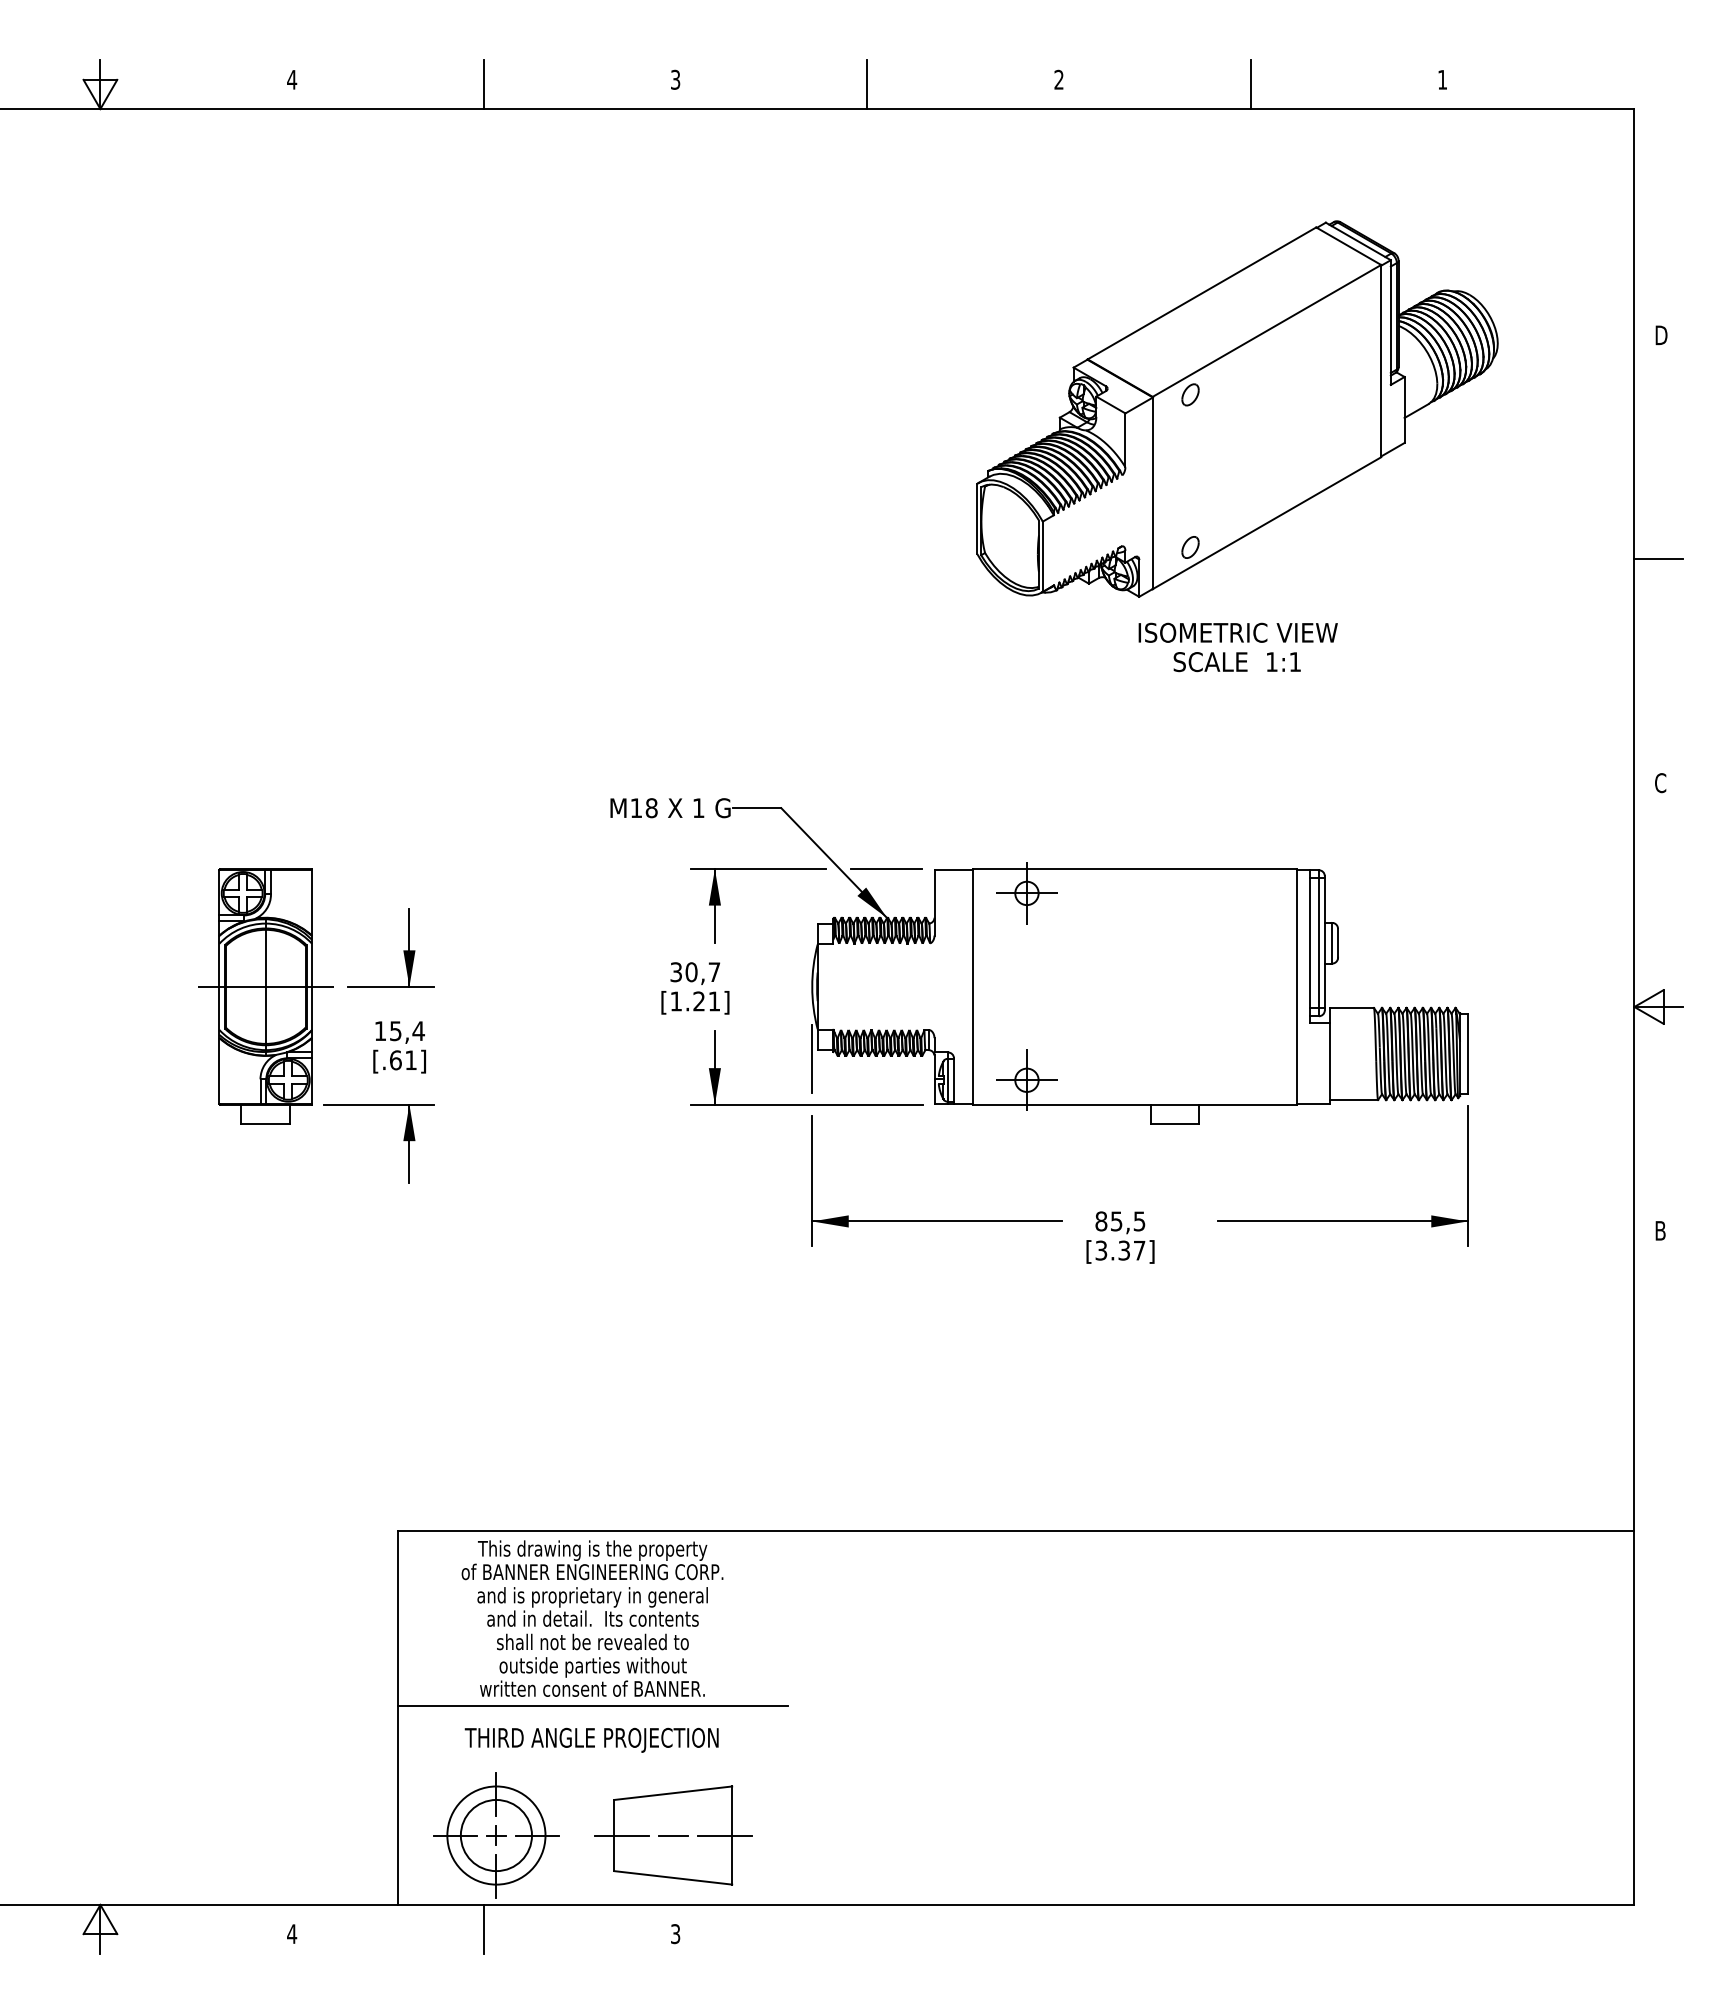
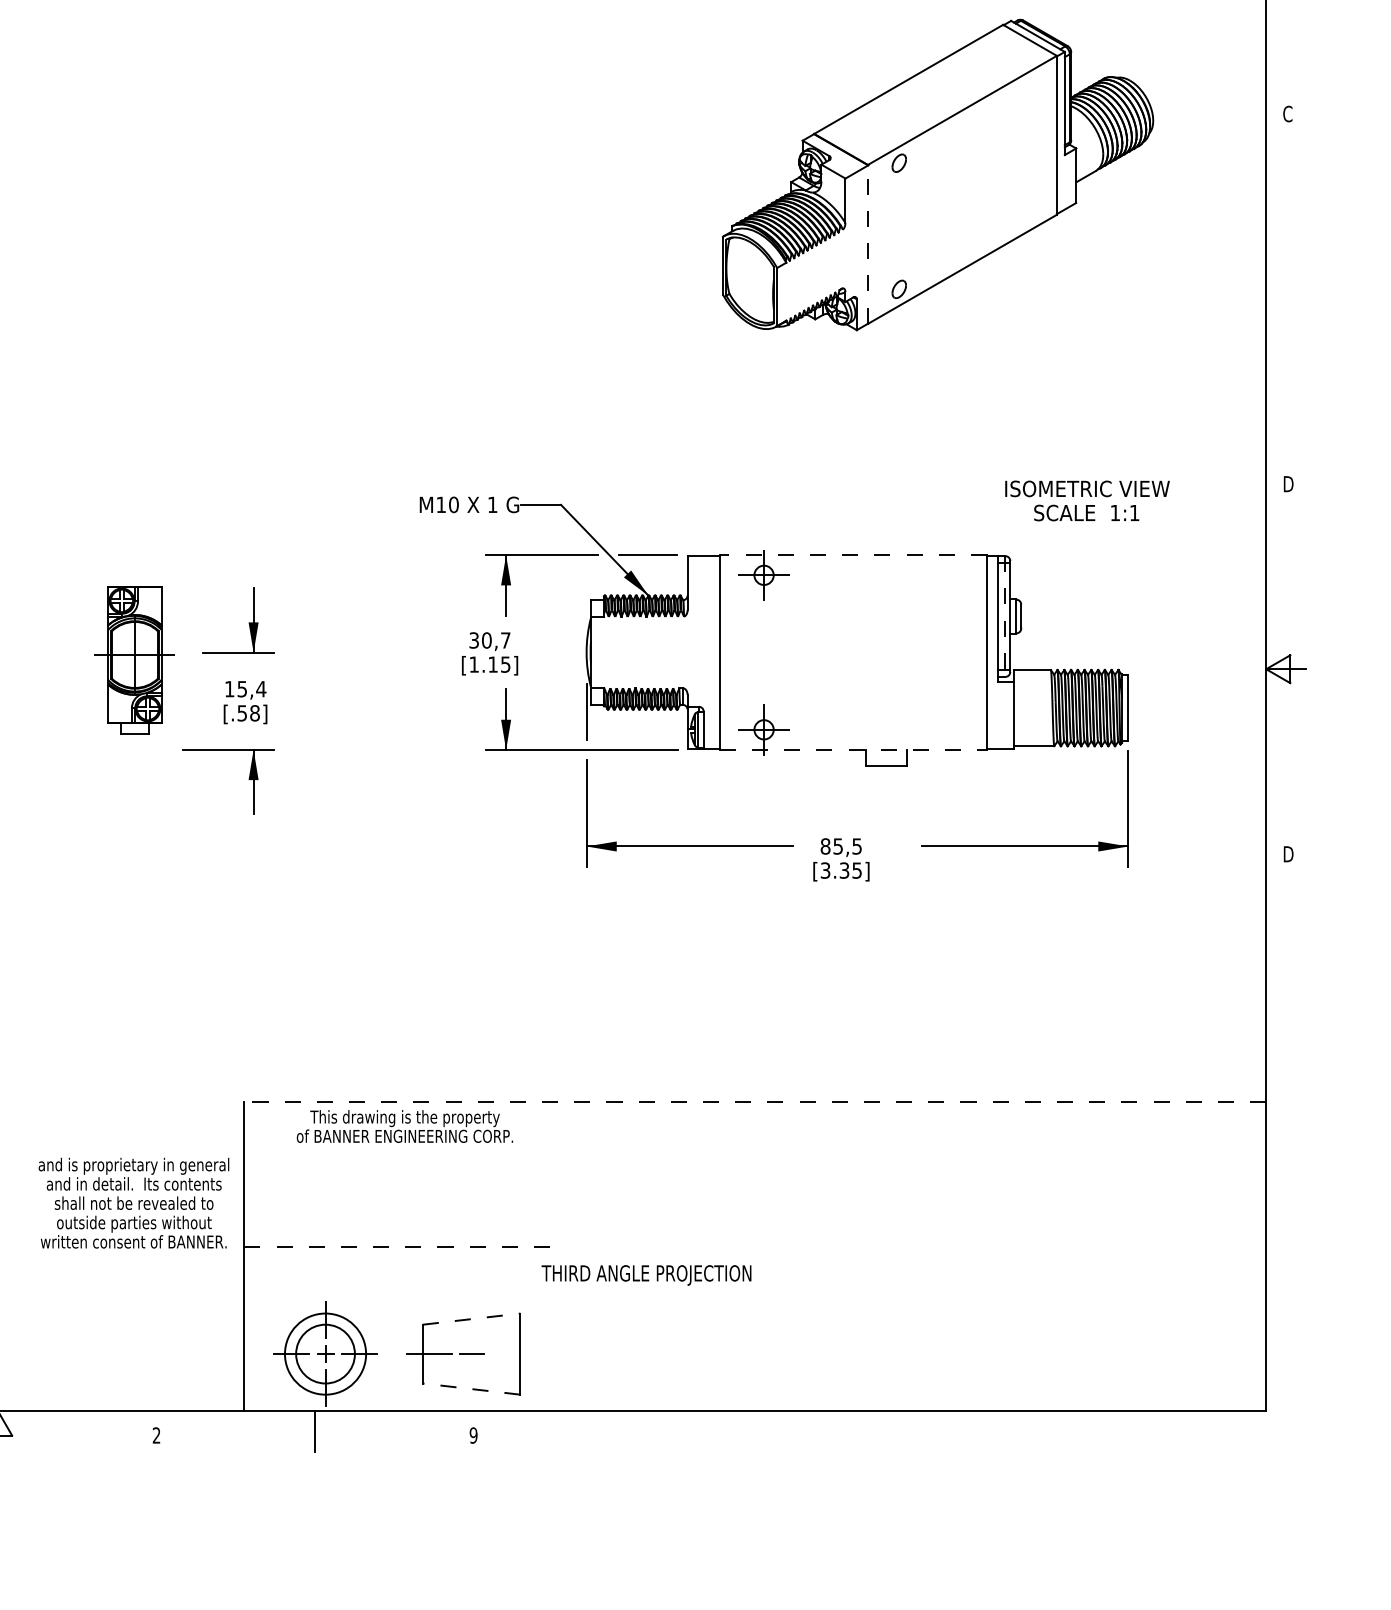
text: (1661, 335) -> (1288, 114), D -> C
line: (1152, 493) -> (867, 244), solid -> dashed
line: (1658, 559) -> (1286, 299), removed
text: (1237, 647) -> (1086, 501), moved
text: (1661, 783) -> (1288, 484), C -> D
text: (651, 807) -> (453, 504), M18 -> M10
line: (1135, 869) -> (853, 555), solid -> dashed
line: (1318, 943) -> (1005, 616), solid -> dashed
part: (265, 996) -> (134, 660), size x0.7
text: (706, 1001) -> (499, 664), [1.21] -> [1.15]
text: (403, 1060) -> (248, 713), [.61] -> [.58]
line: (1135, 1104) -> (853, 749), solid -> dashed
text: (1662, 1230) -> (1289, 853), B -> D
text: (1139, 1250) -> (857, 870), [3.37] -> [3.35]
line: (1015, 1531) -> (754, 1102), solid -> dashed
text: (592, 1641) -> (133, 1202), moved
line: (592, 1706) -> (404, 1247), solid -> dashed
text: (591, 1739) -> (646, 1274), moved
line: (673, 1793) -> (471, 1319), solid -> dashed
line: (724, 1835) -> (514, 1354), removed
line: (672, 1877) -> (471, 1388), solid -> dashed
text: (292, 1933) -> (156, 1435), 4 -> 2
text: (675, 1933) -> (473, 1435), 3 -> 9

